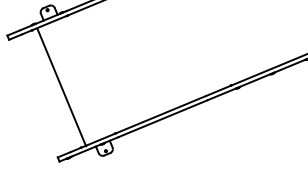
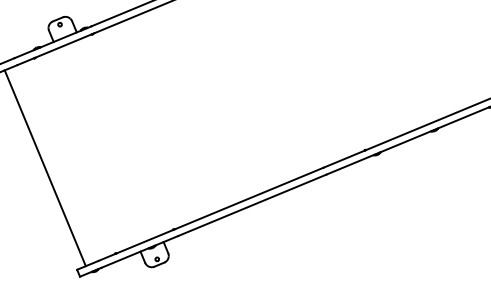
line: (61, 87) -> (44, 168), moved

